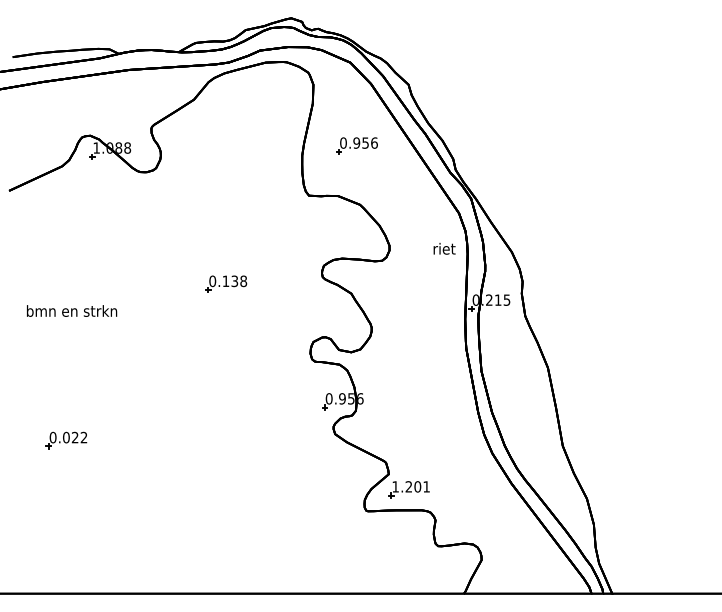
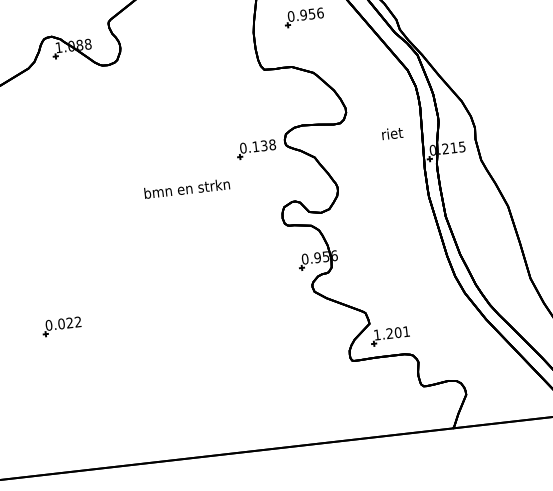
text: (444, 248) -> (392, 133), moved
part: (226, 283) -> (256, 148), moved
text: (72, 310) -> (187, 188), moved

